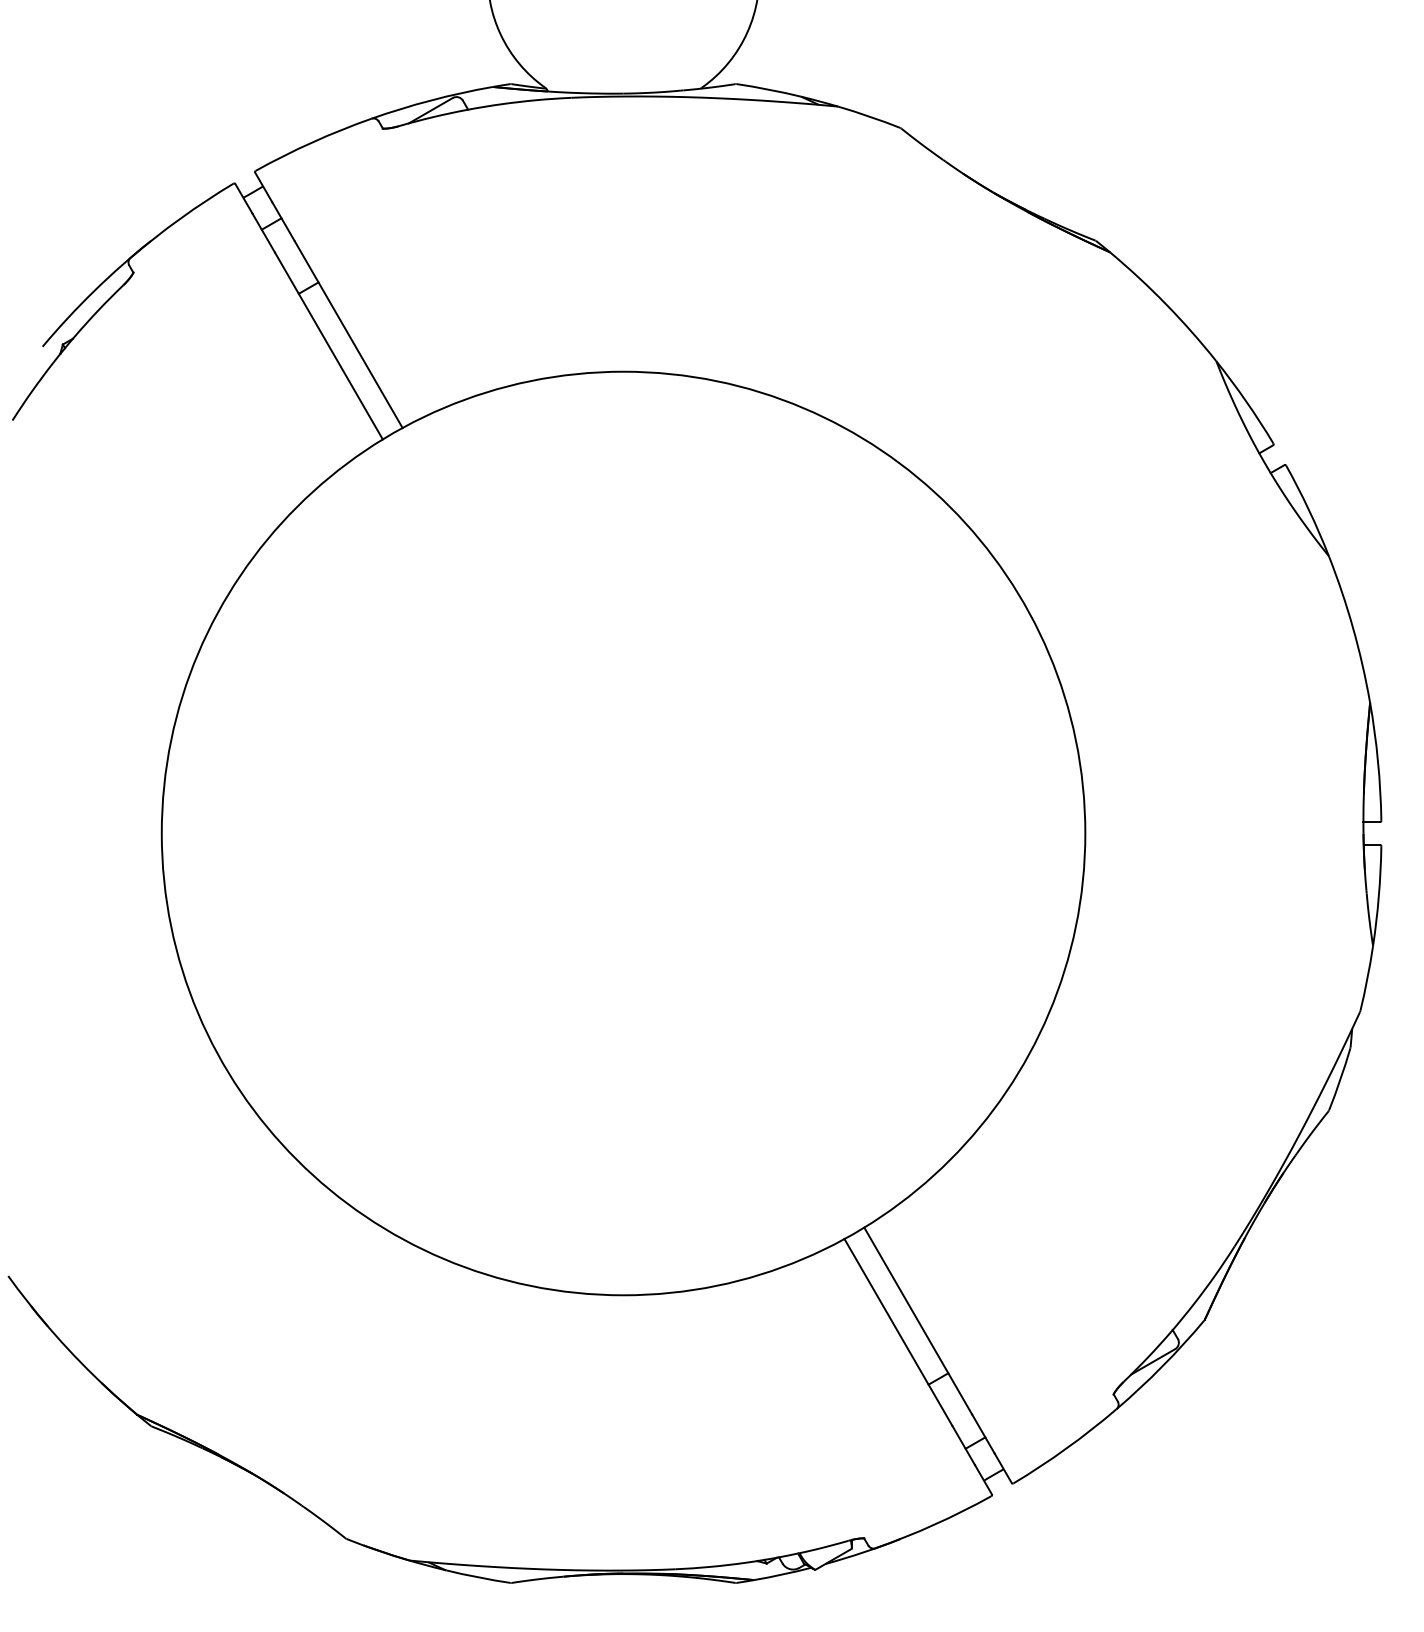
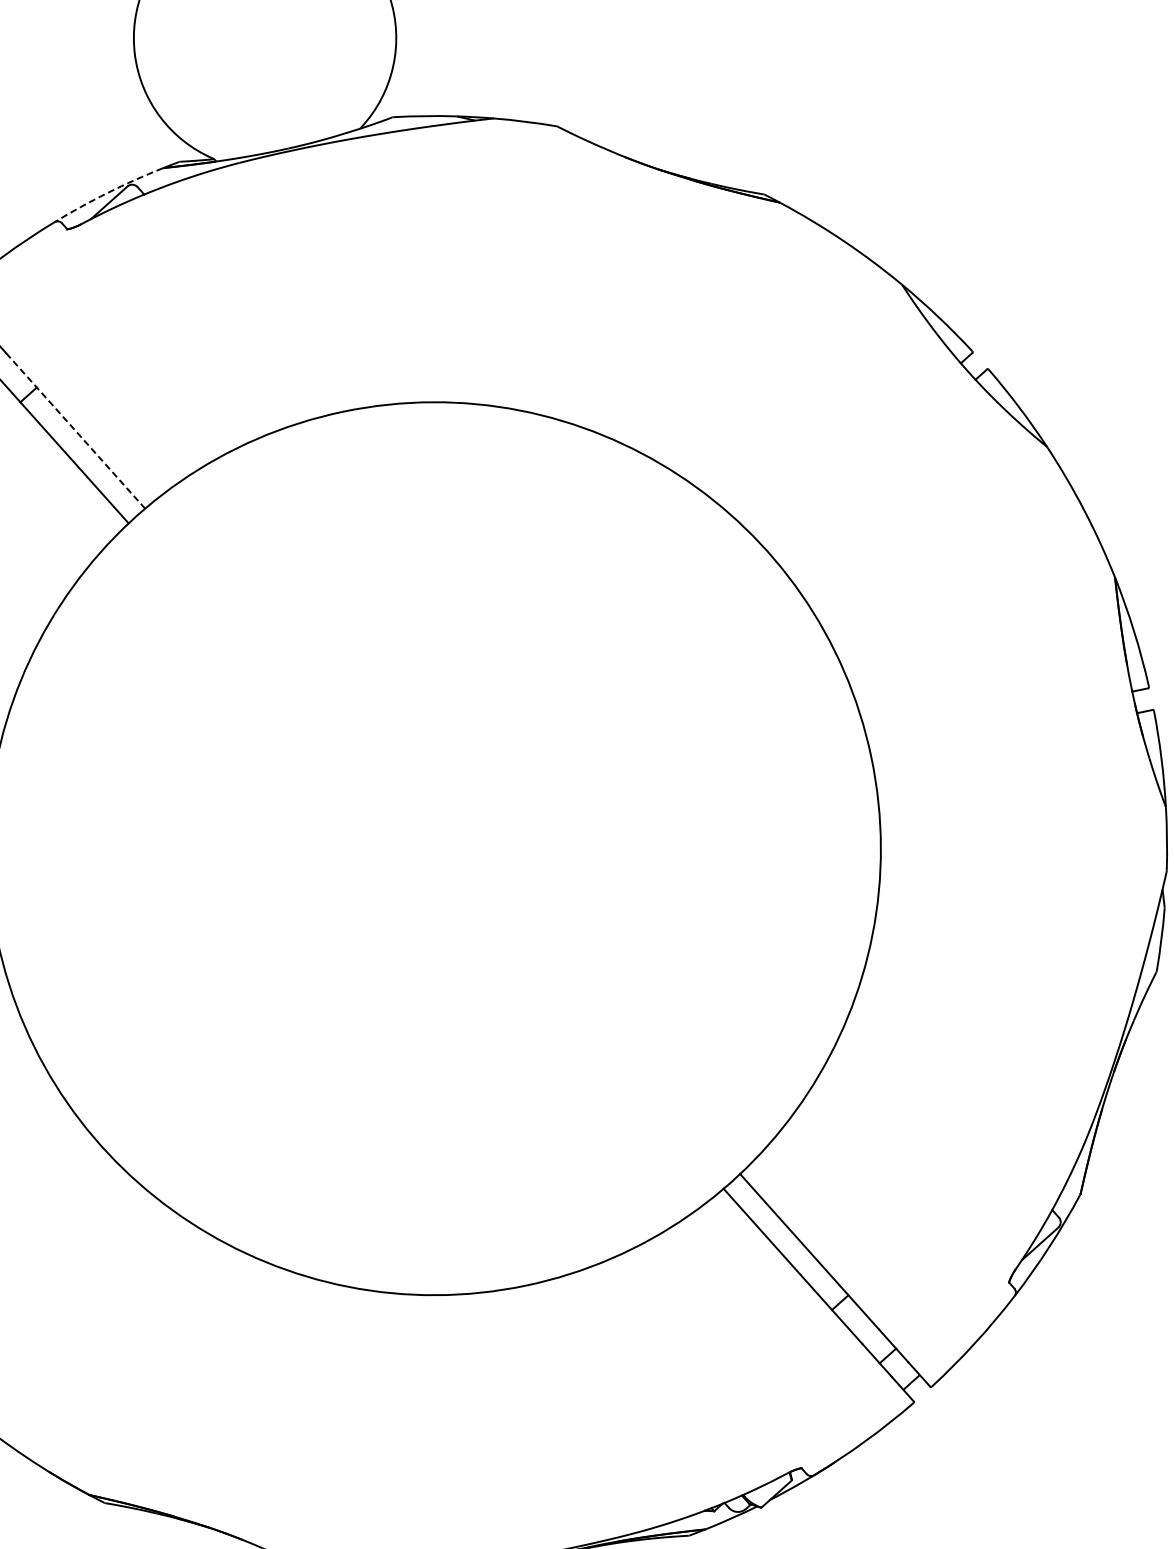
arc: (431, 100) -> (107, 193), solid -> dashed
line: (348, 334) -> (75, 430), solid -> dashed

